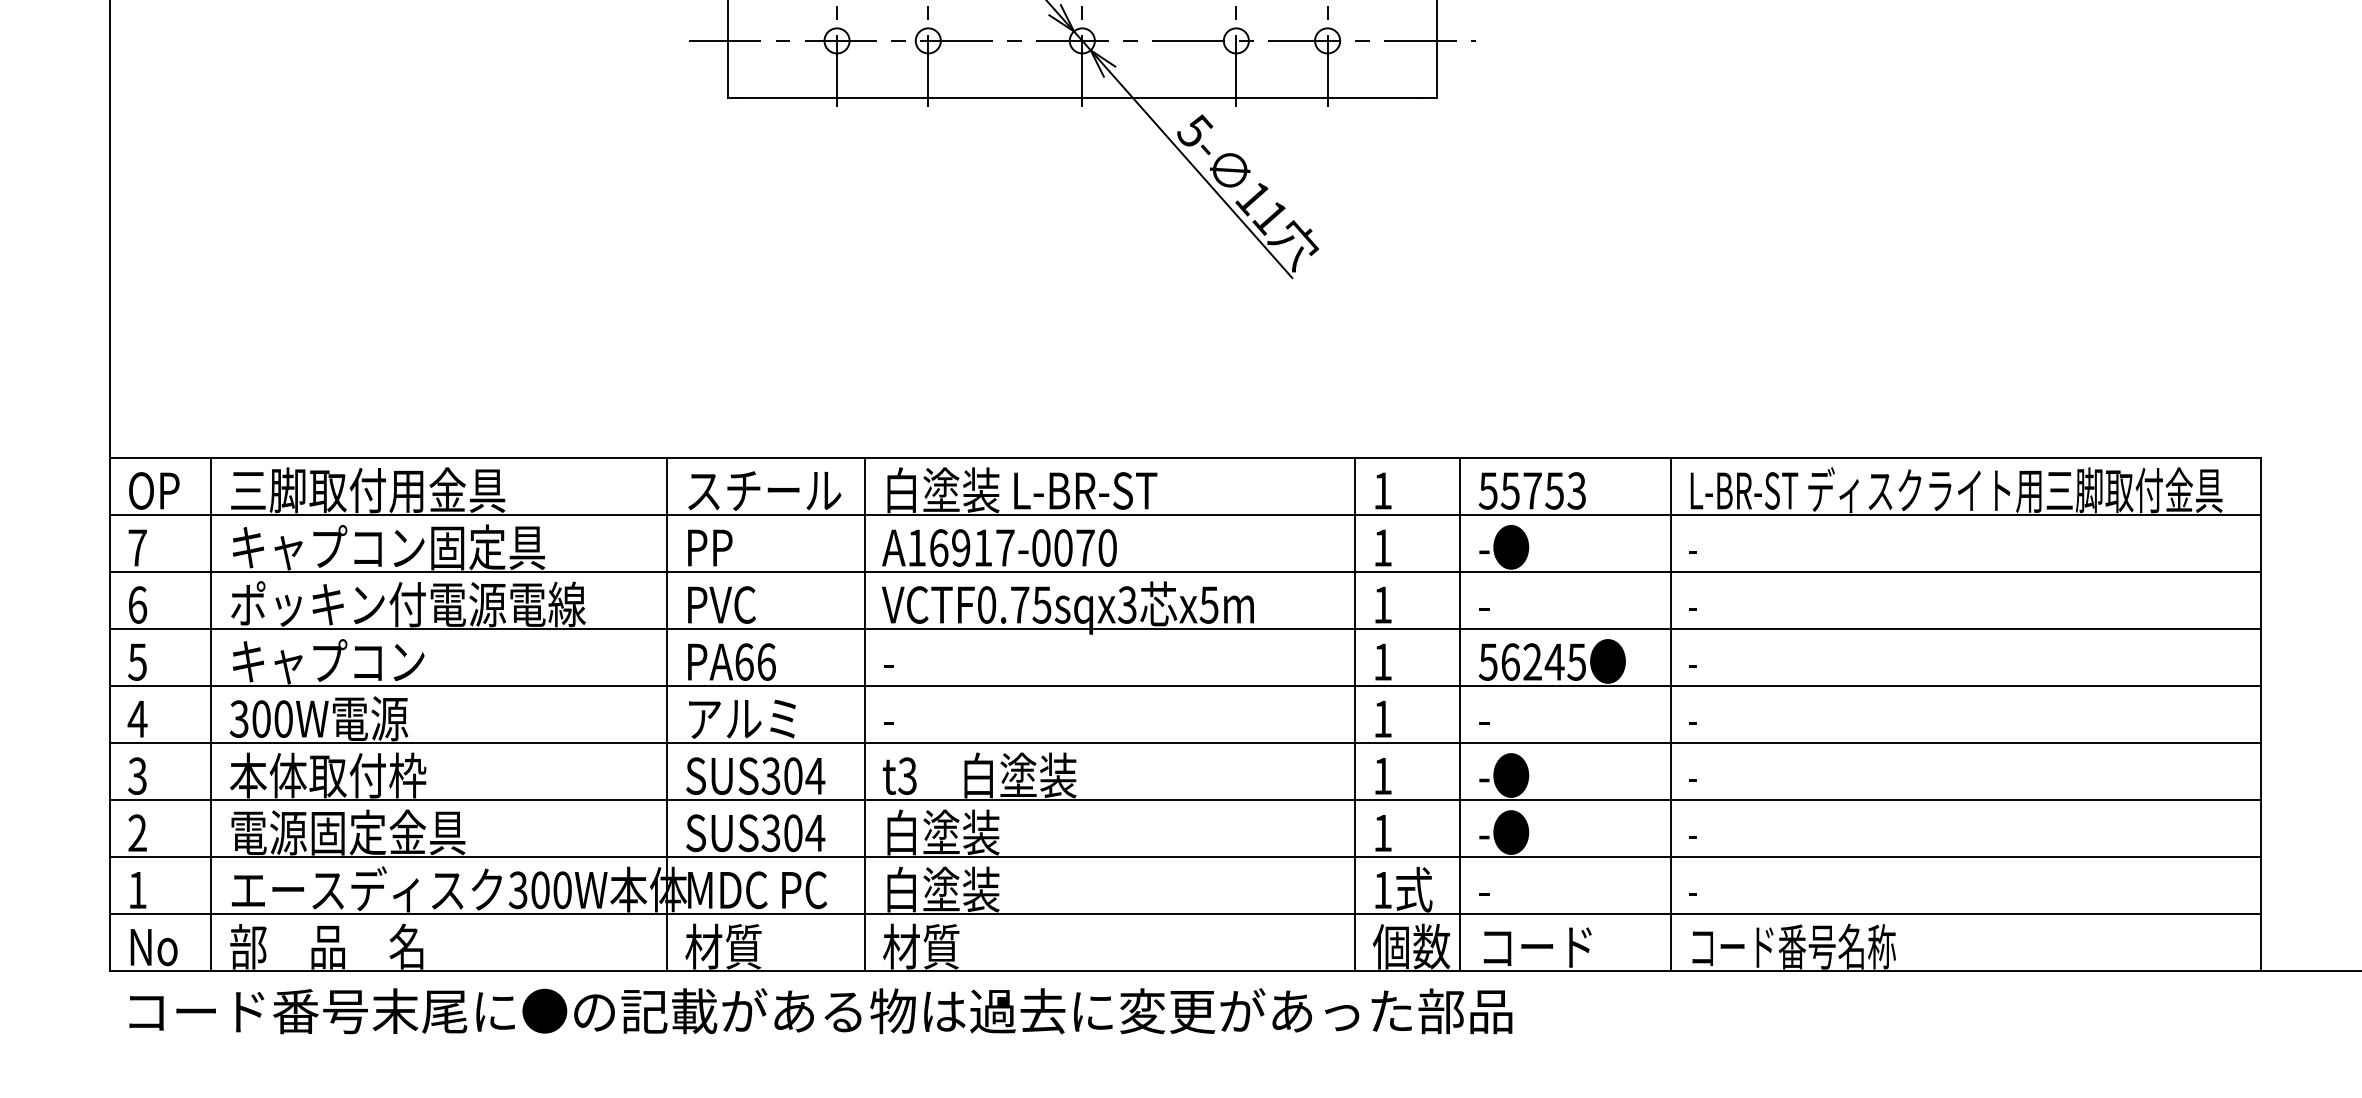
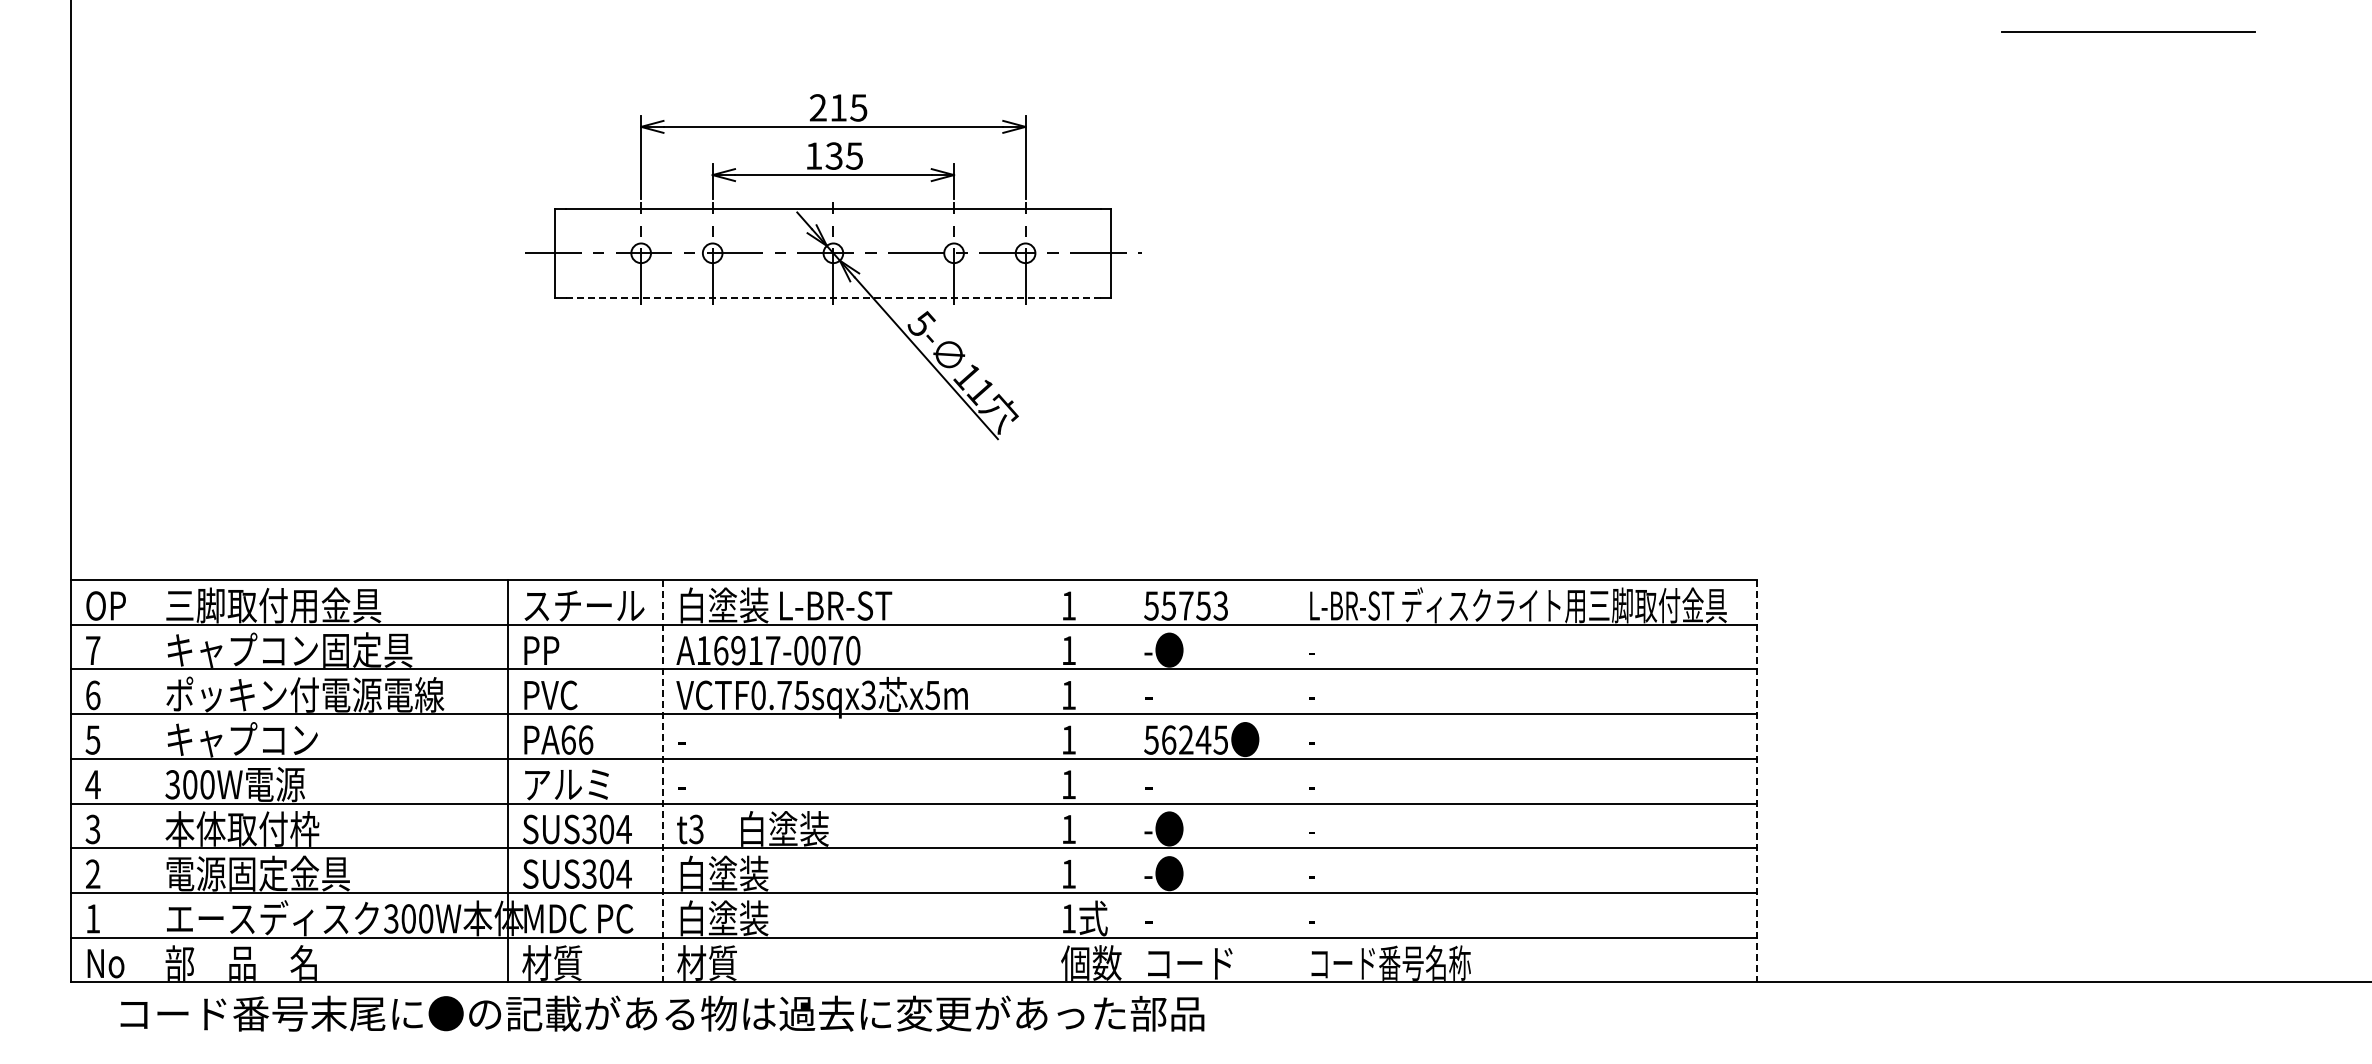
line: (1081, 98) -> (832, 298), solid -> dashed
line: (210, 714) -> (150, 781), removed
line: (864, 714) -> (662, 781), solid -> dashed
line: (1354, 714) -> (1046, 781), removed
line: (1460, 714) -> (1129, 781), removed
line: (1670, 714) -> (1294, 781), removed
line: (2261, 714) -> (1757, 781), solid -> dashed
text: (820, 1010) -> (662, 1013), moved

